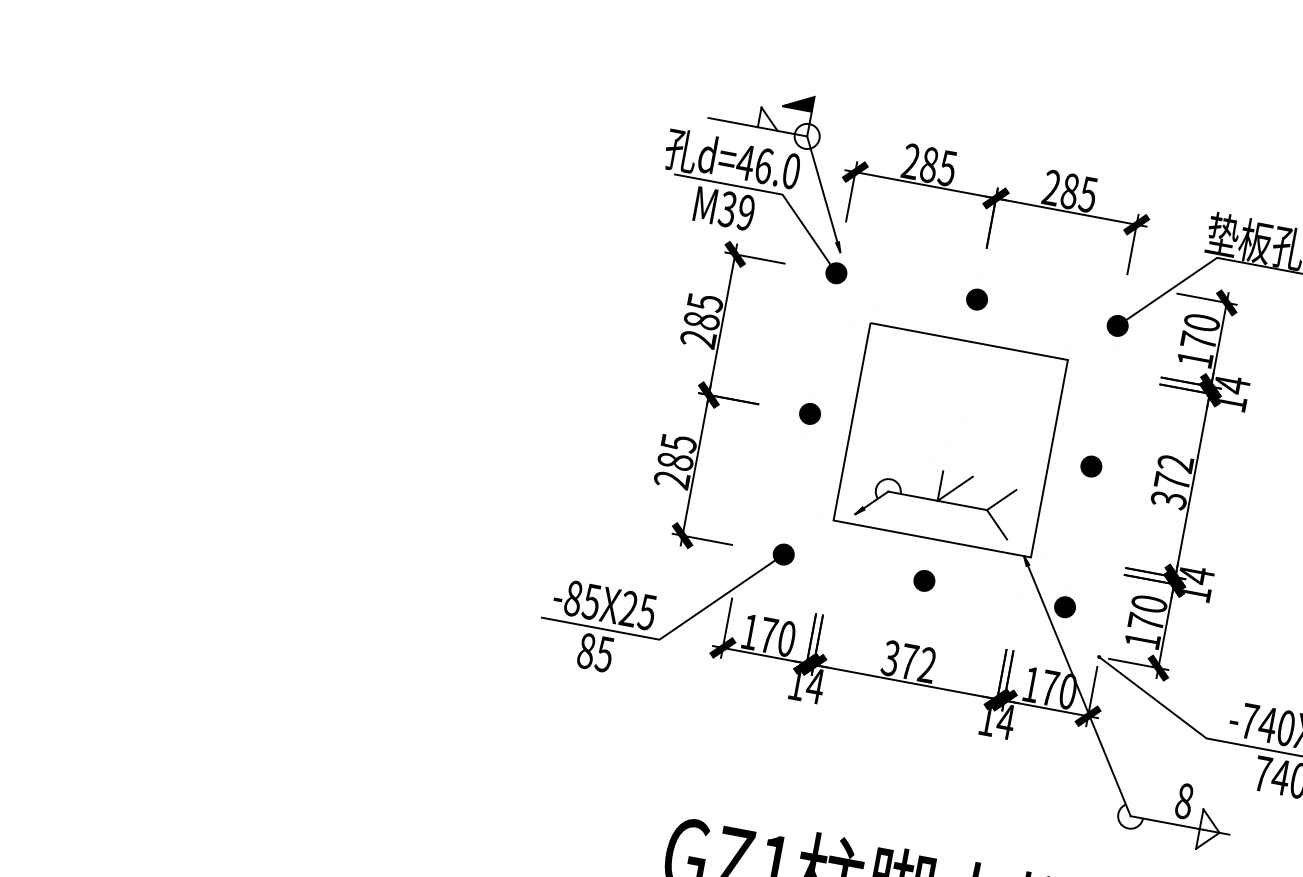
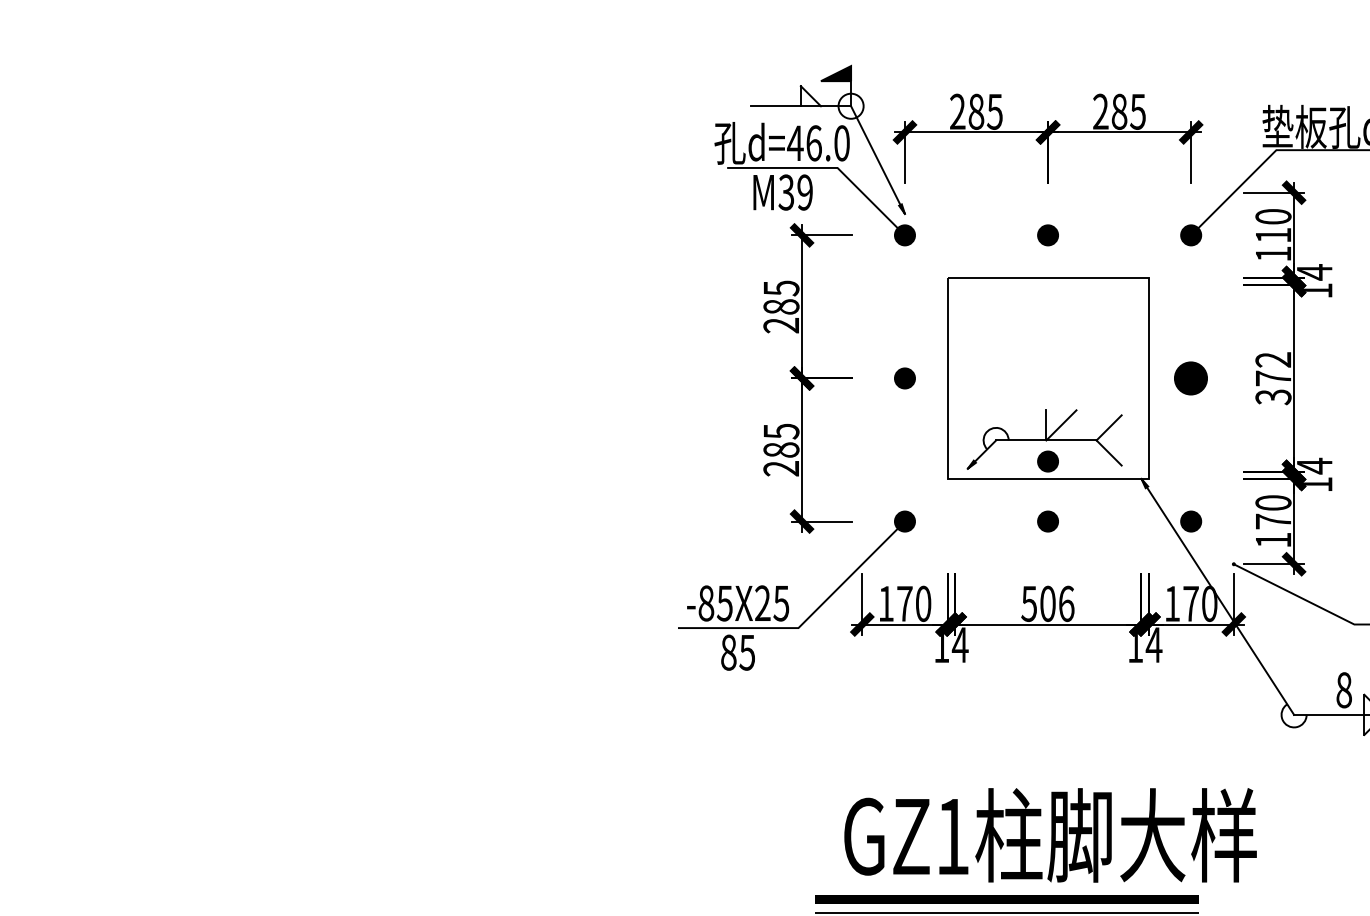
text: (1198, 340) -> (1273, 234), 170 -> 110
part: (1091, 466) -> (1191, 378), size x1.6
part: (934, 521) -> (1047, 461), added
text: (908, 661) -> (1047, 603), 372 -> 506

